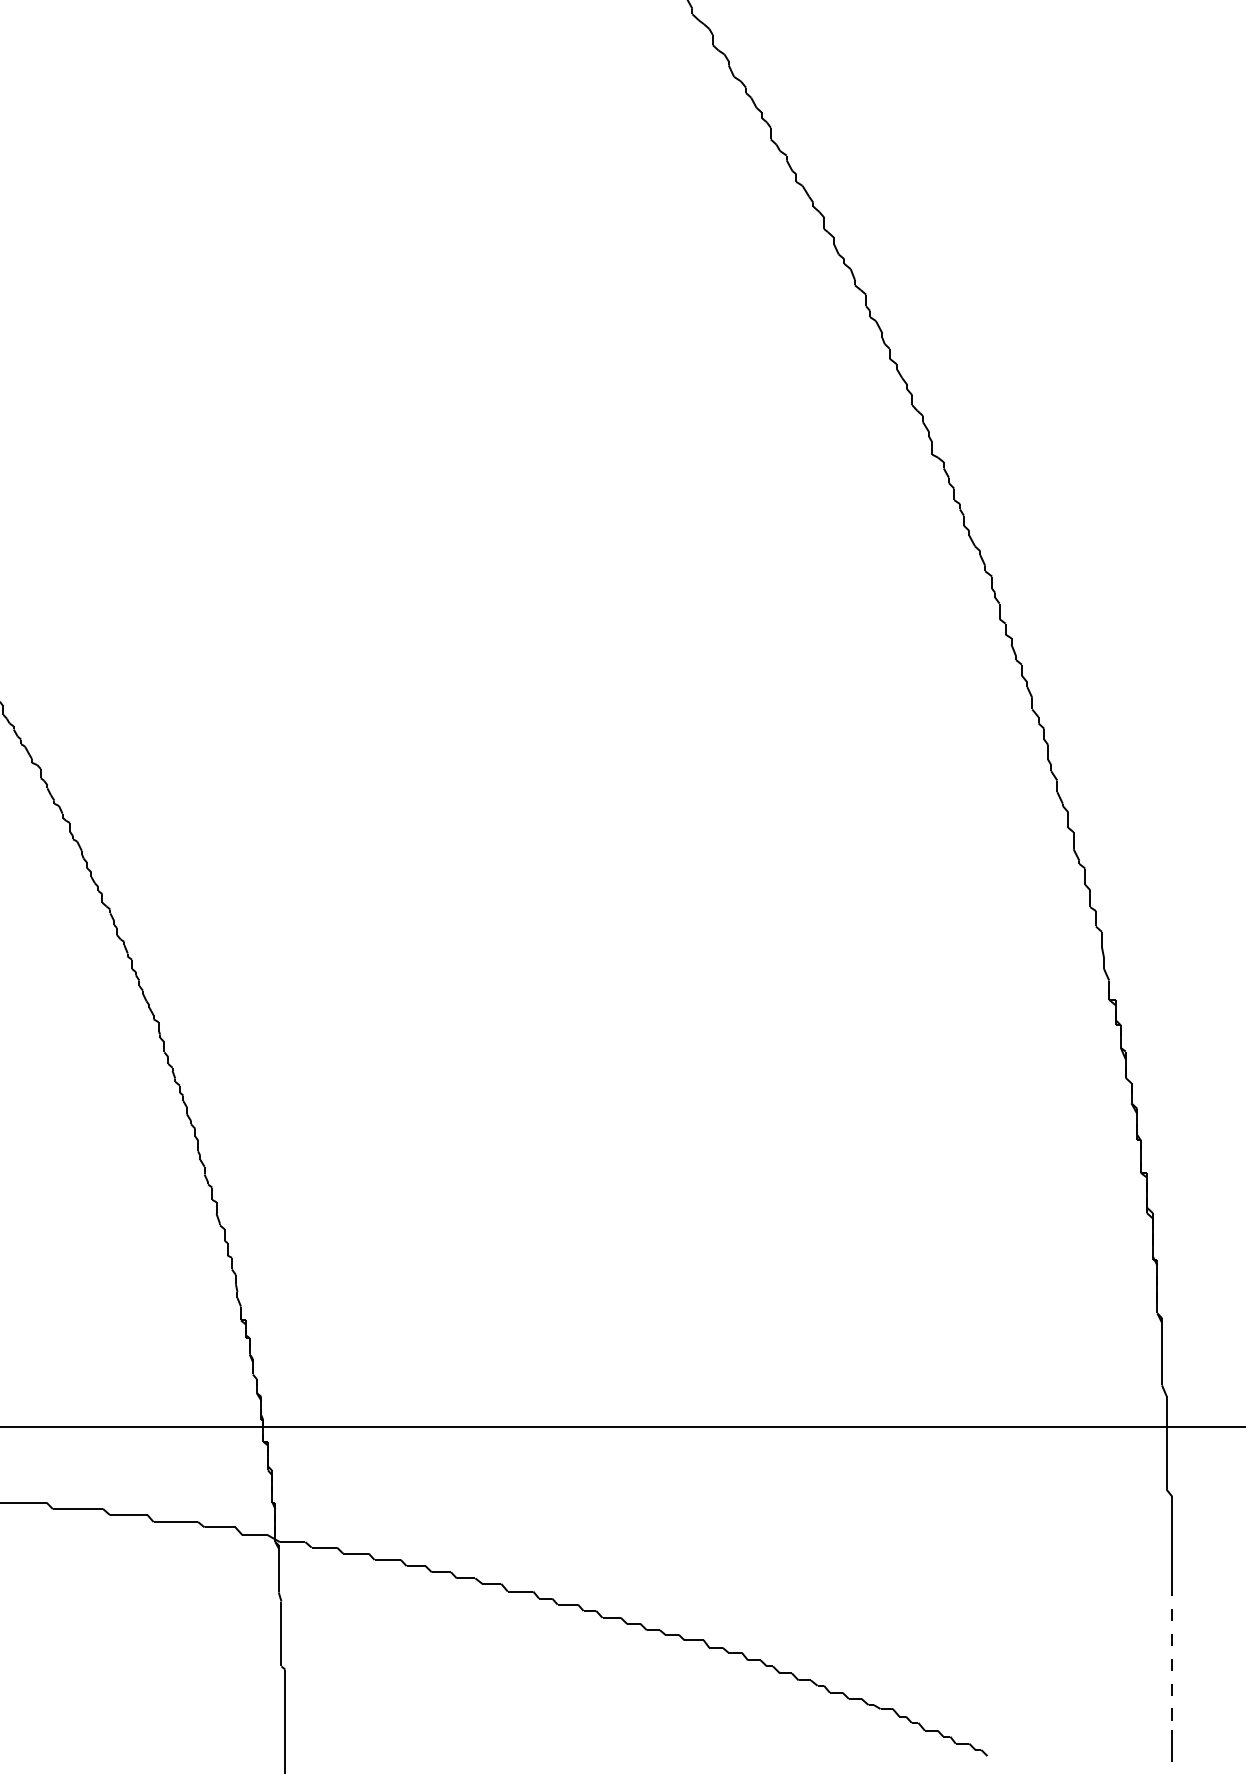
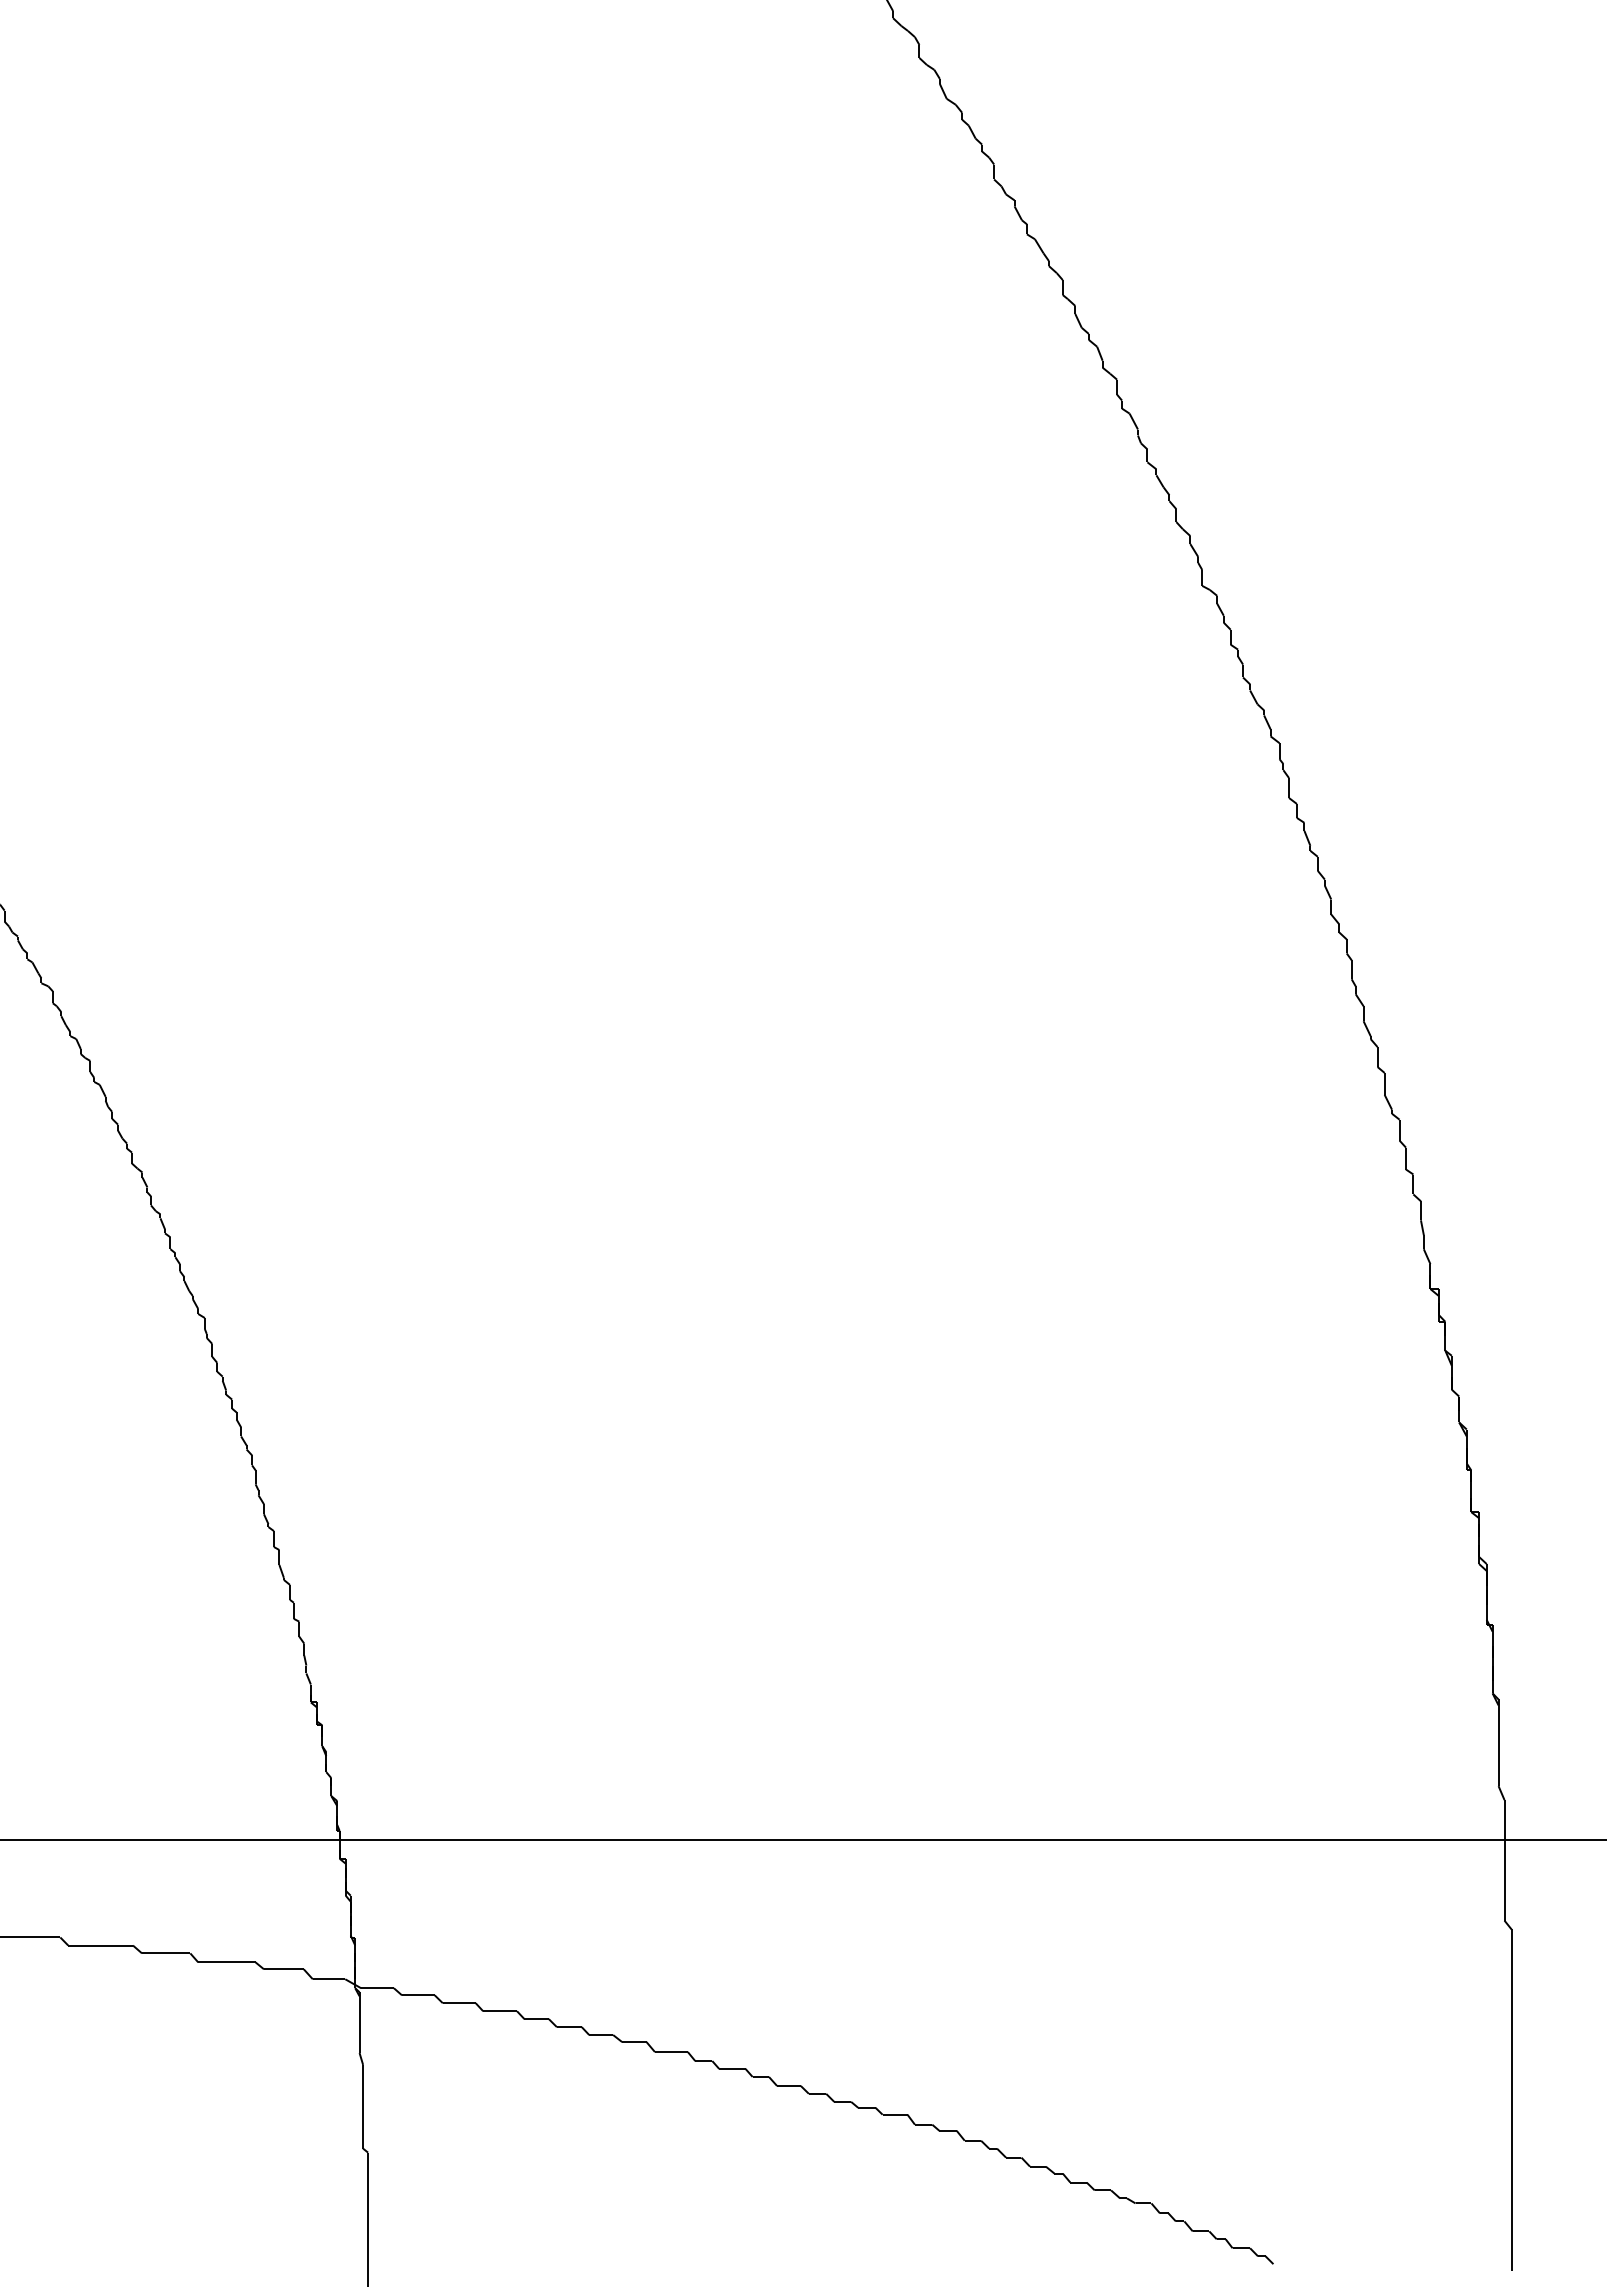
line: (1172, 1657) -> (1511, 2136), dashed -> solid

